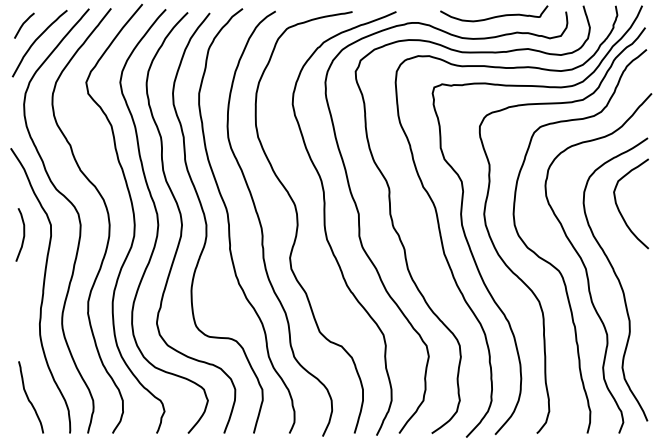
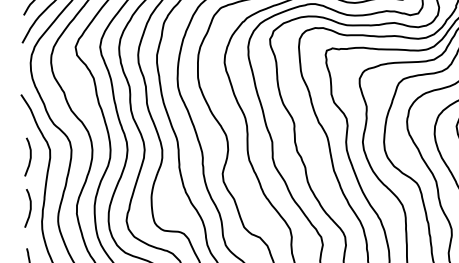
curve: (23, 305) -> (30, 208), added

